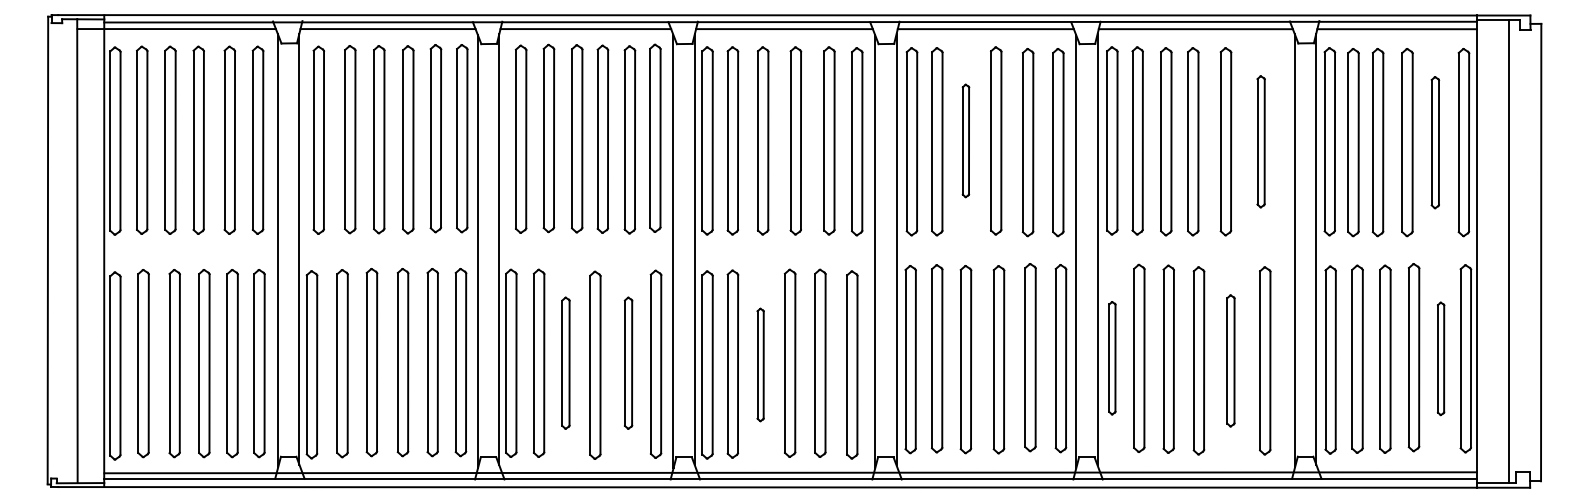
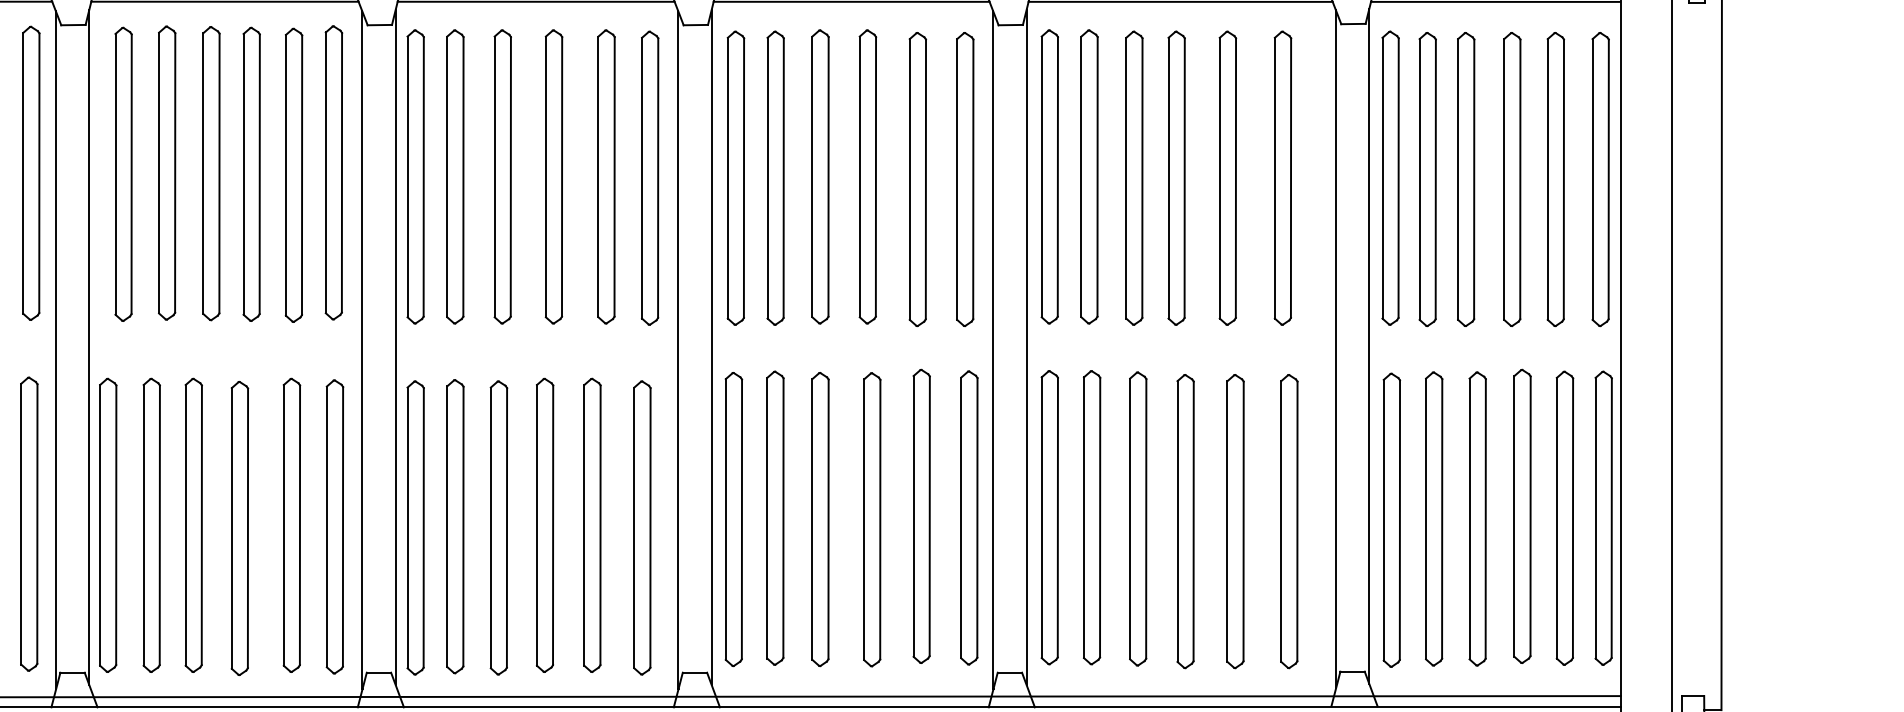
part: (965, 140) -> (819, 176), size x1.67
part: (1260, 141) -> (1281, 177), size x1.43
part: (1435, 142) -> (1556, 179), size x1.43
part: (1112, 357) -> (1050, 516), size x1.67
part: (1440, 358) -> (1563, 517), size x1.67
part: (1230, 360) -> (1234, 520), size x1.43
part: (565, 362) -> (193, 524), size x1.43
part: (628, 362) -> (291, 524), size x1.43
part: (760, 364) -> (498, 527), size x1.67

